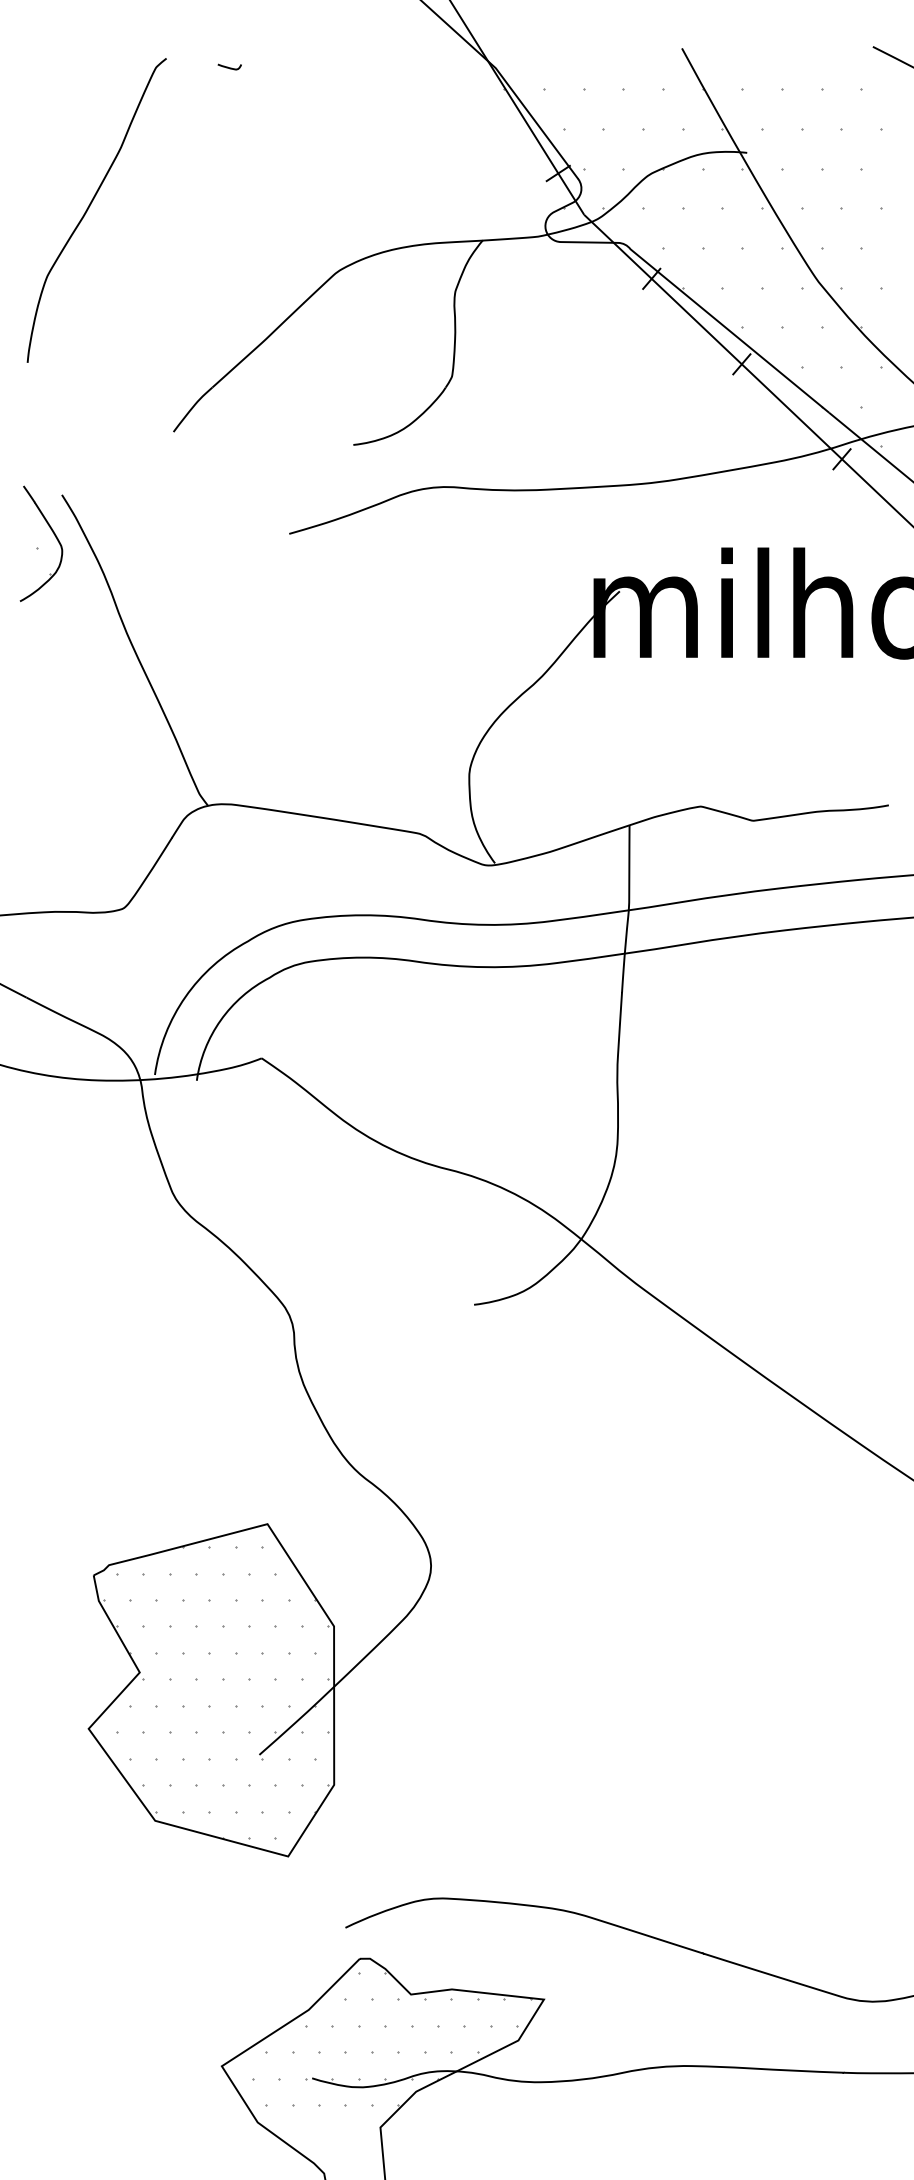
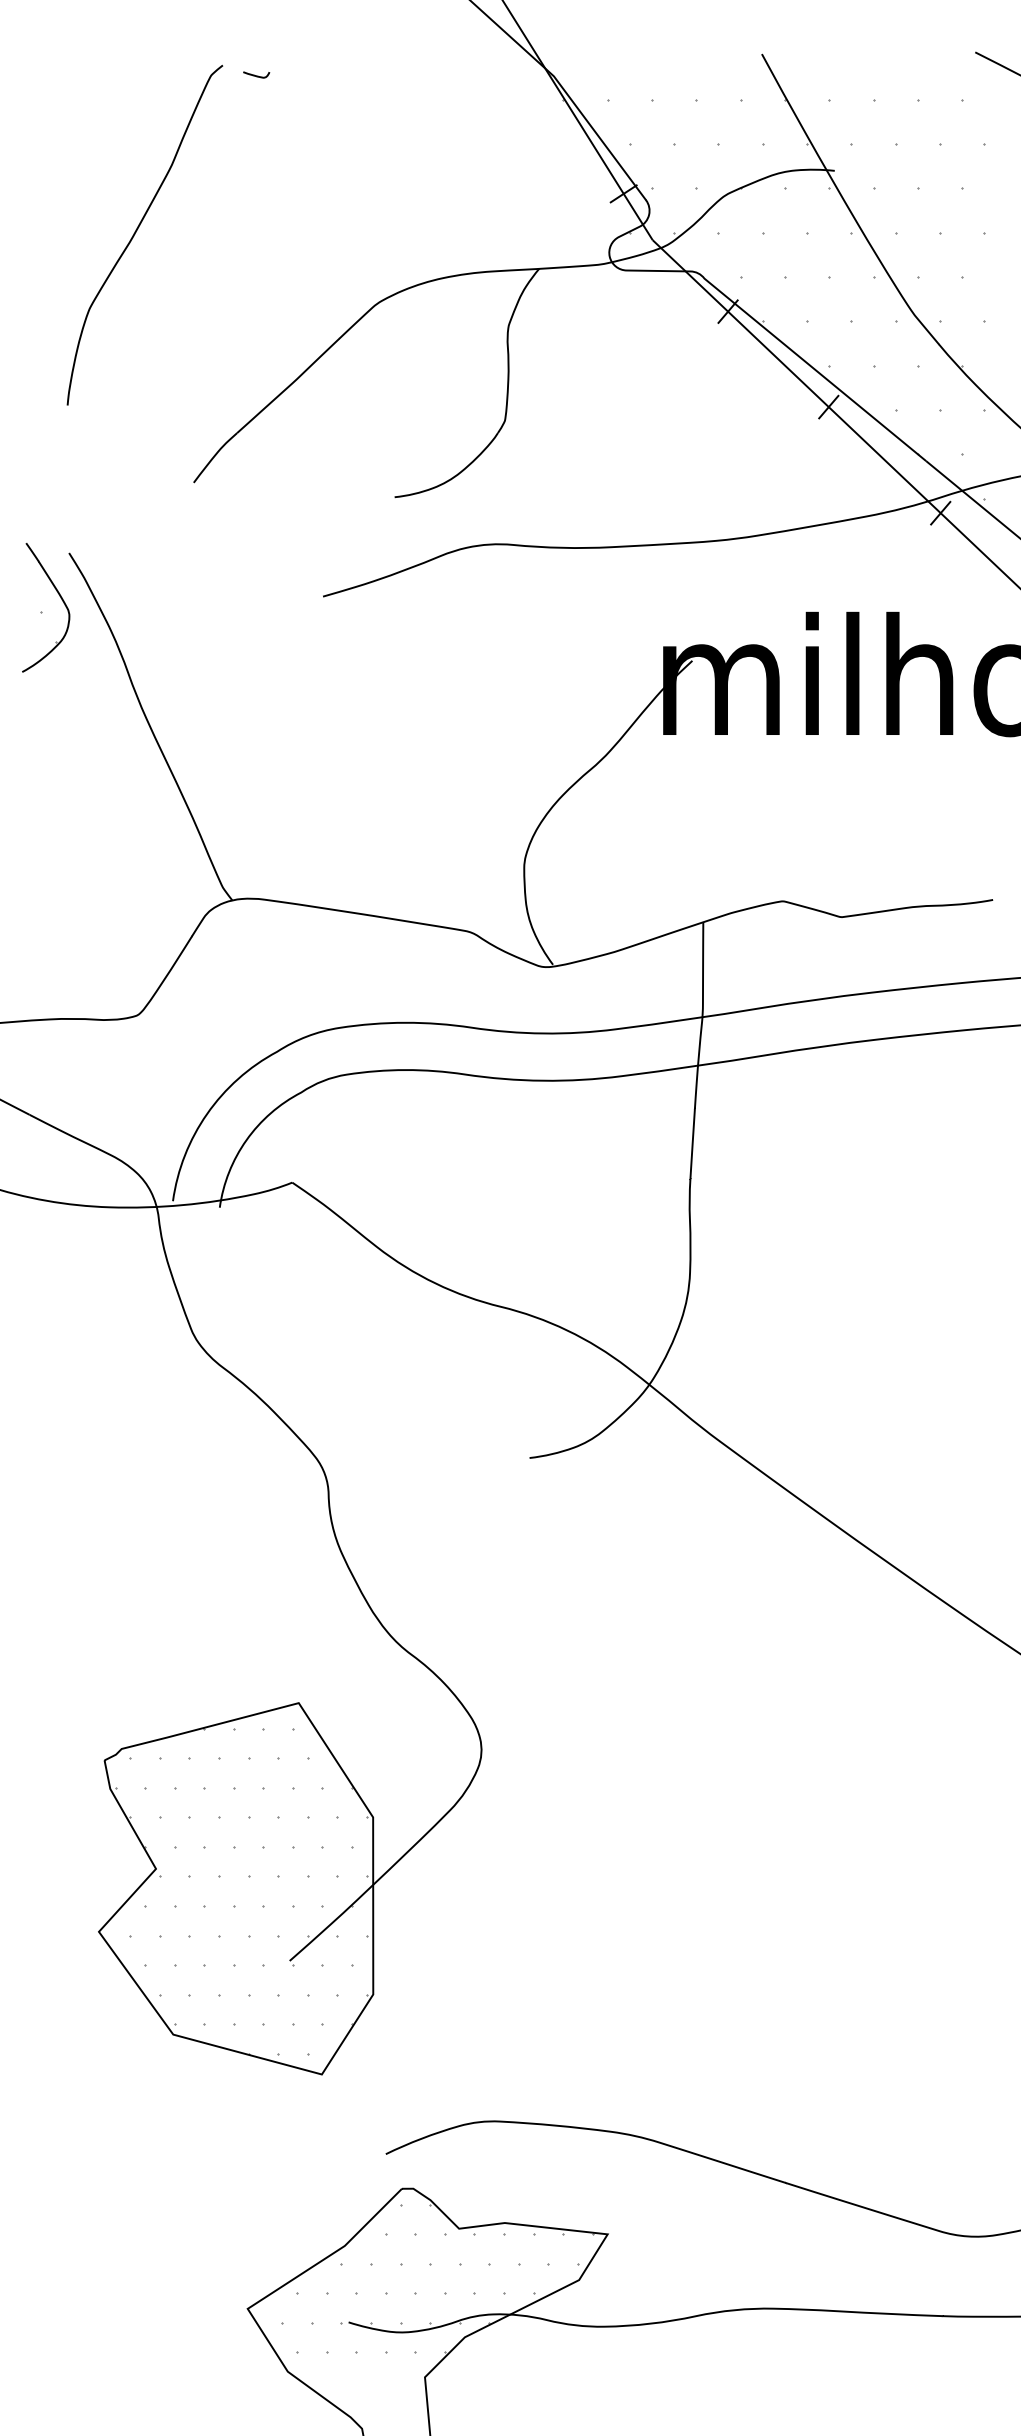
curve: (90, 206) -> (137, 230), moved

